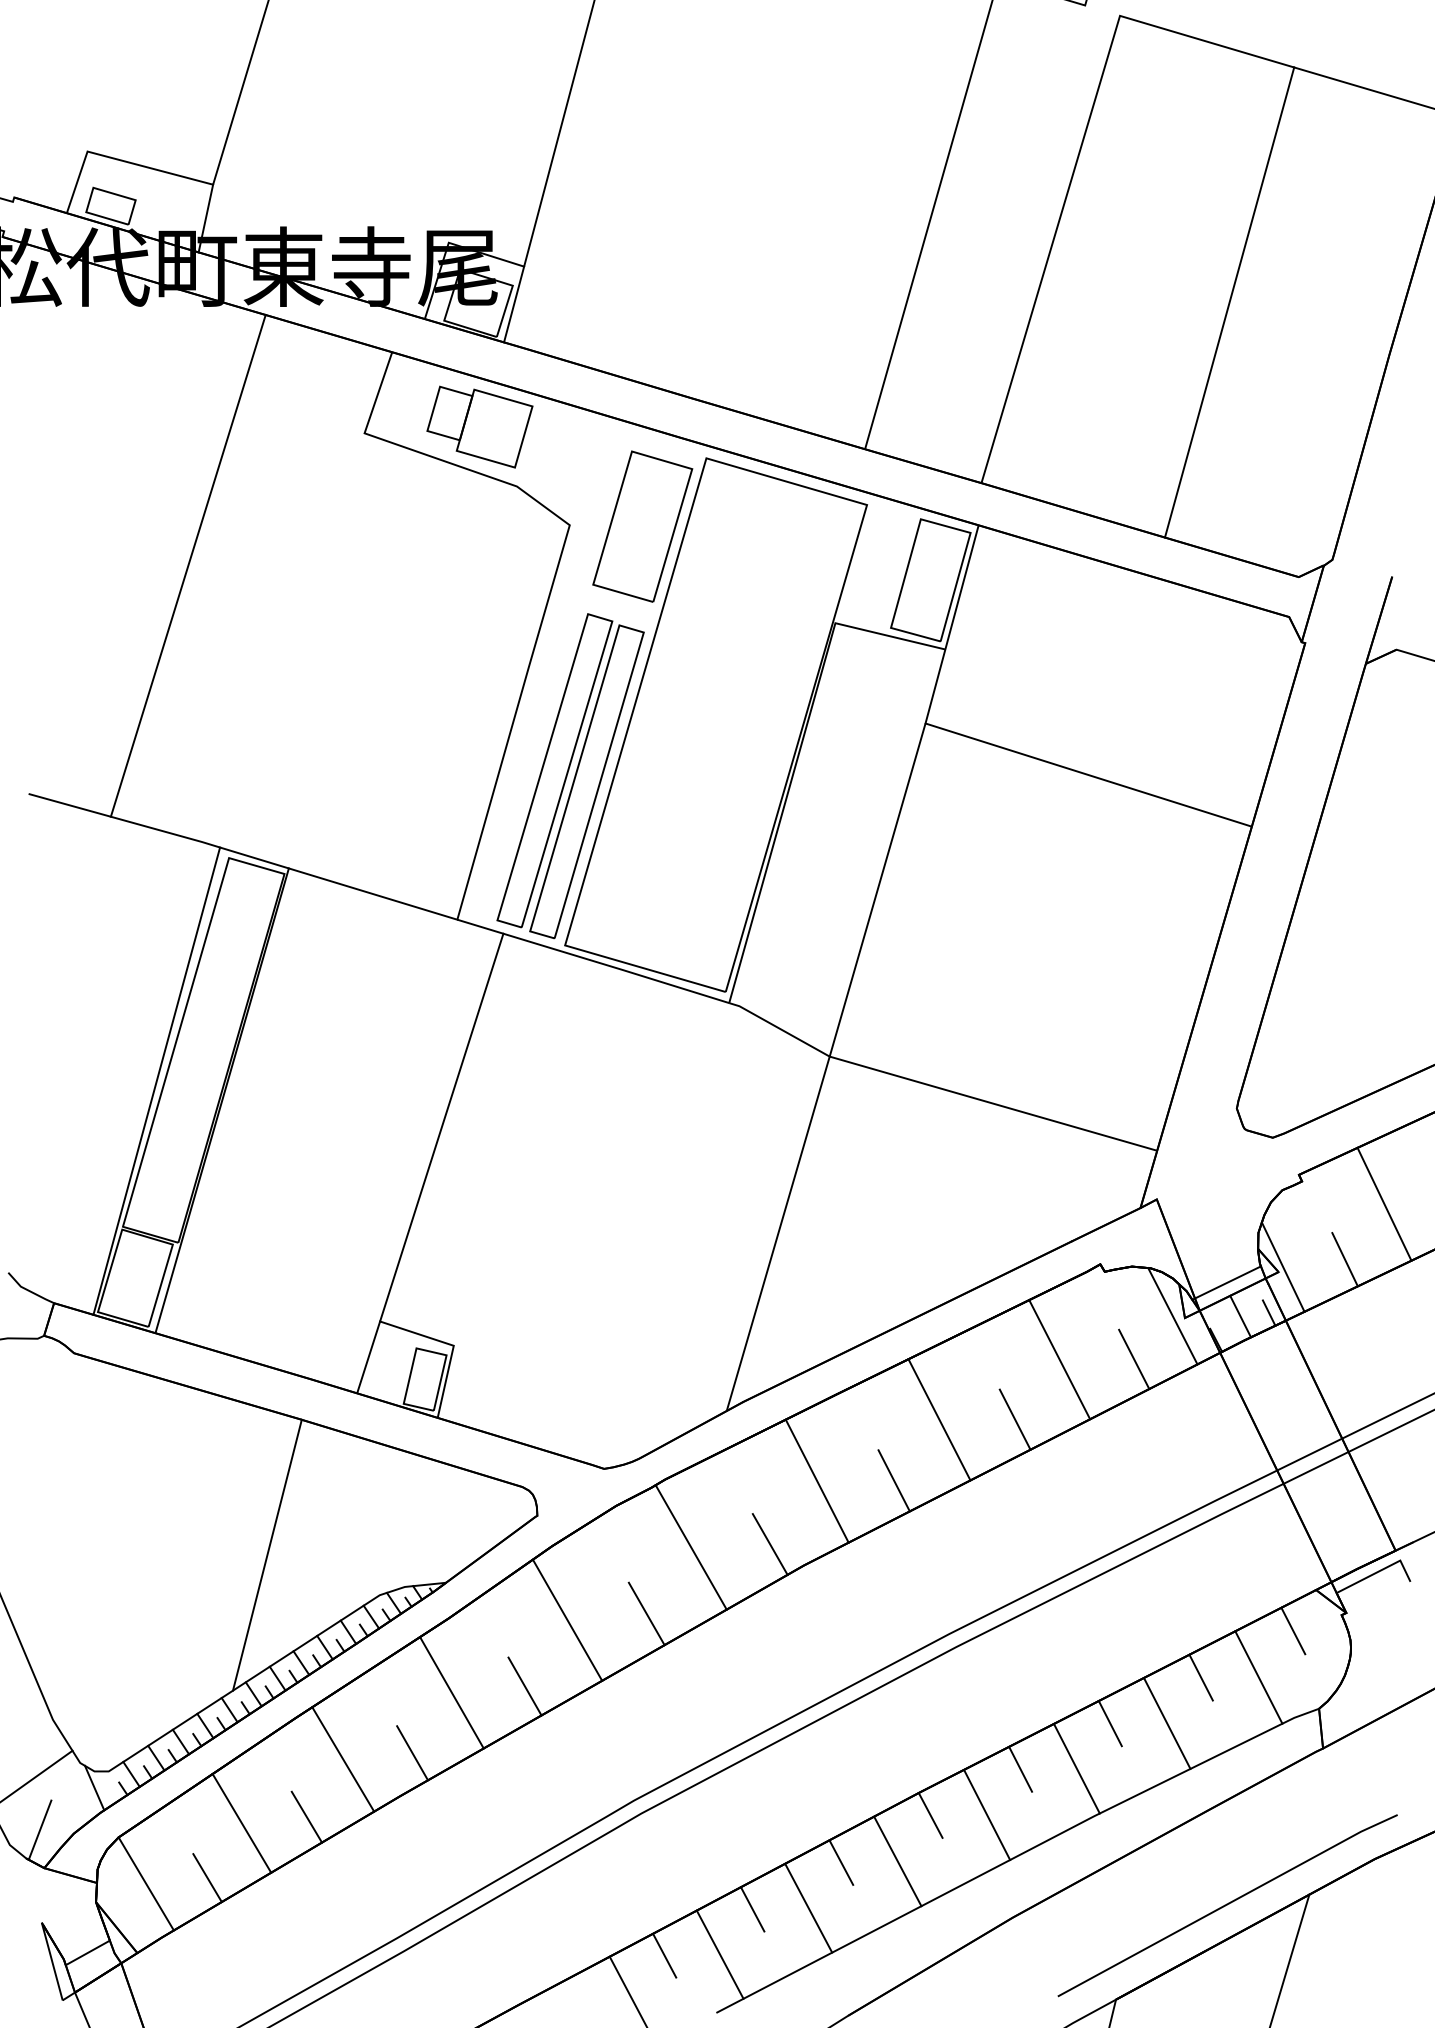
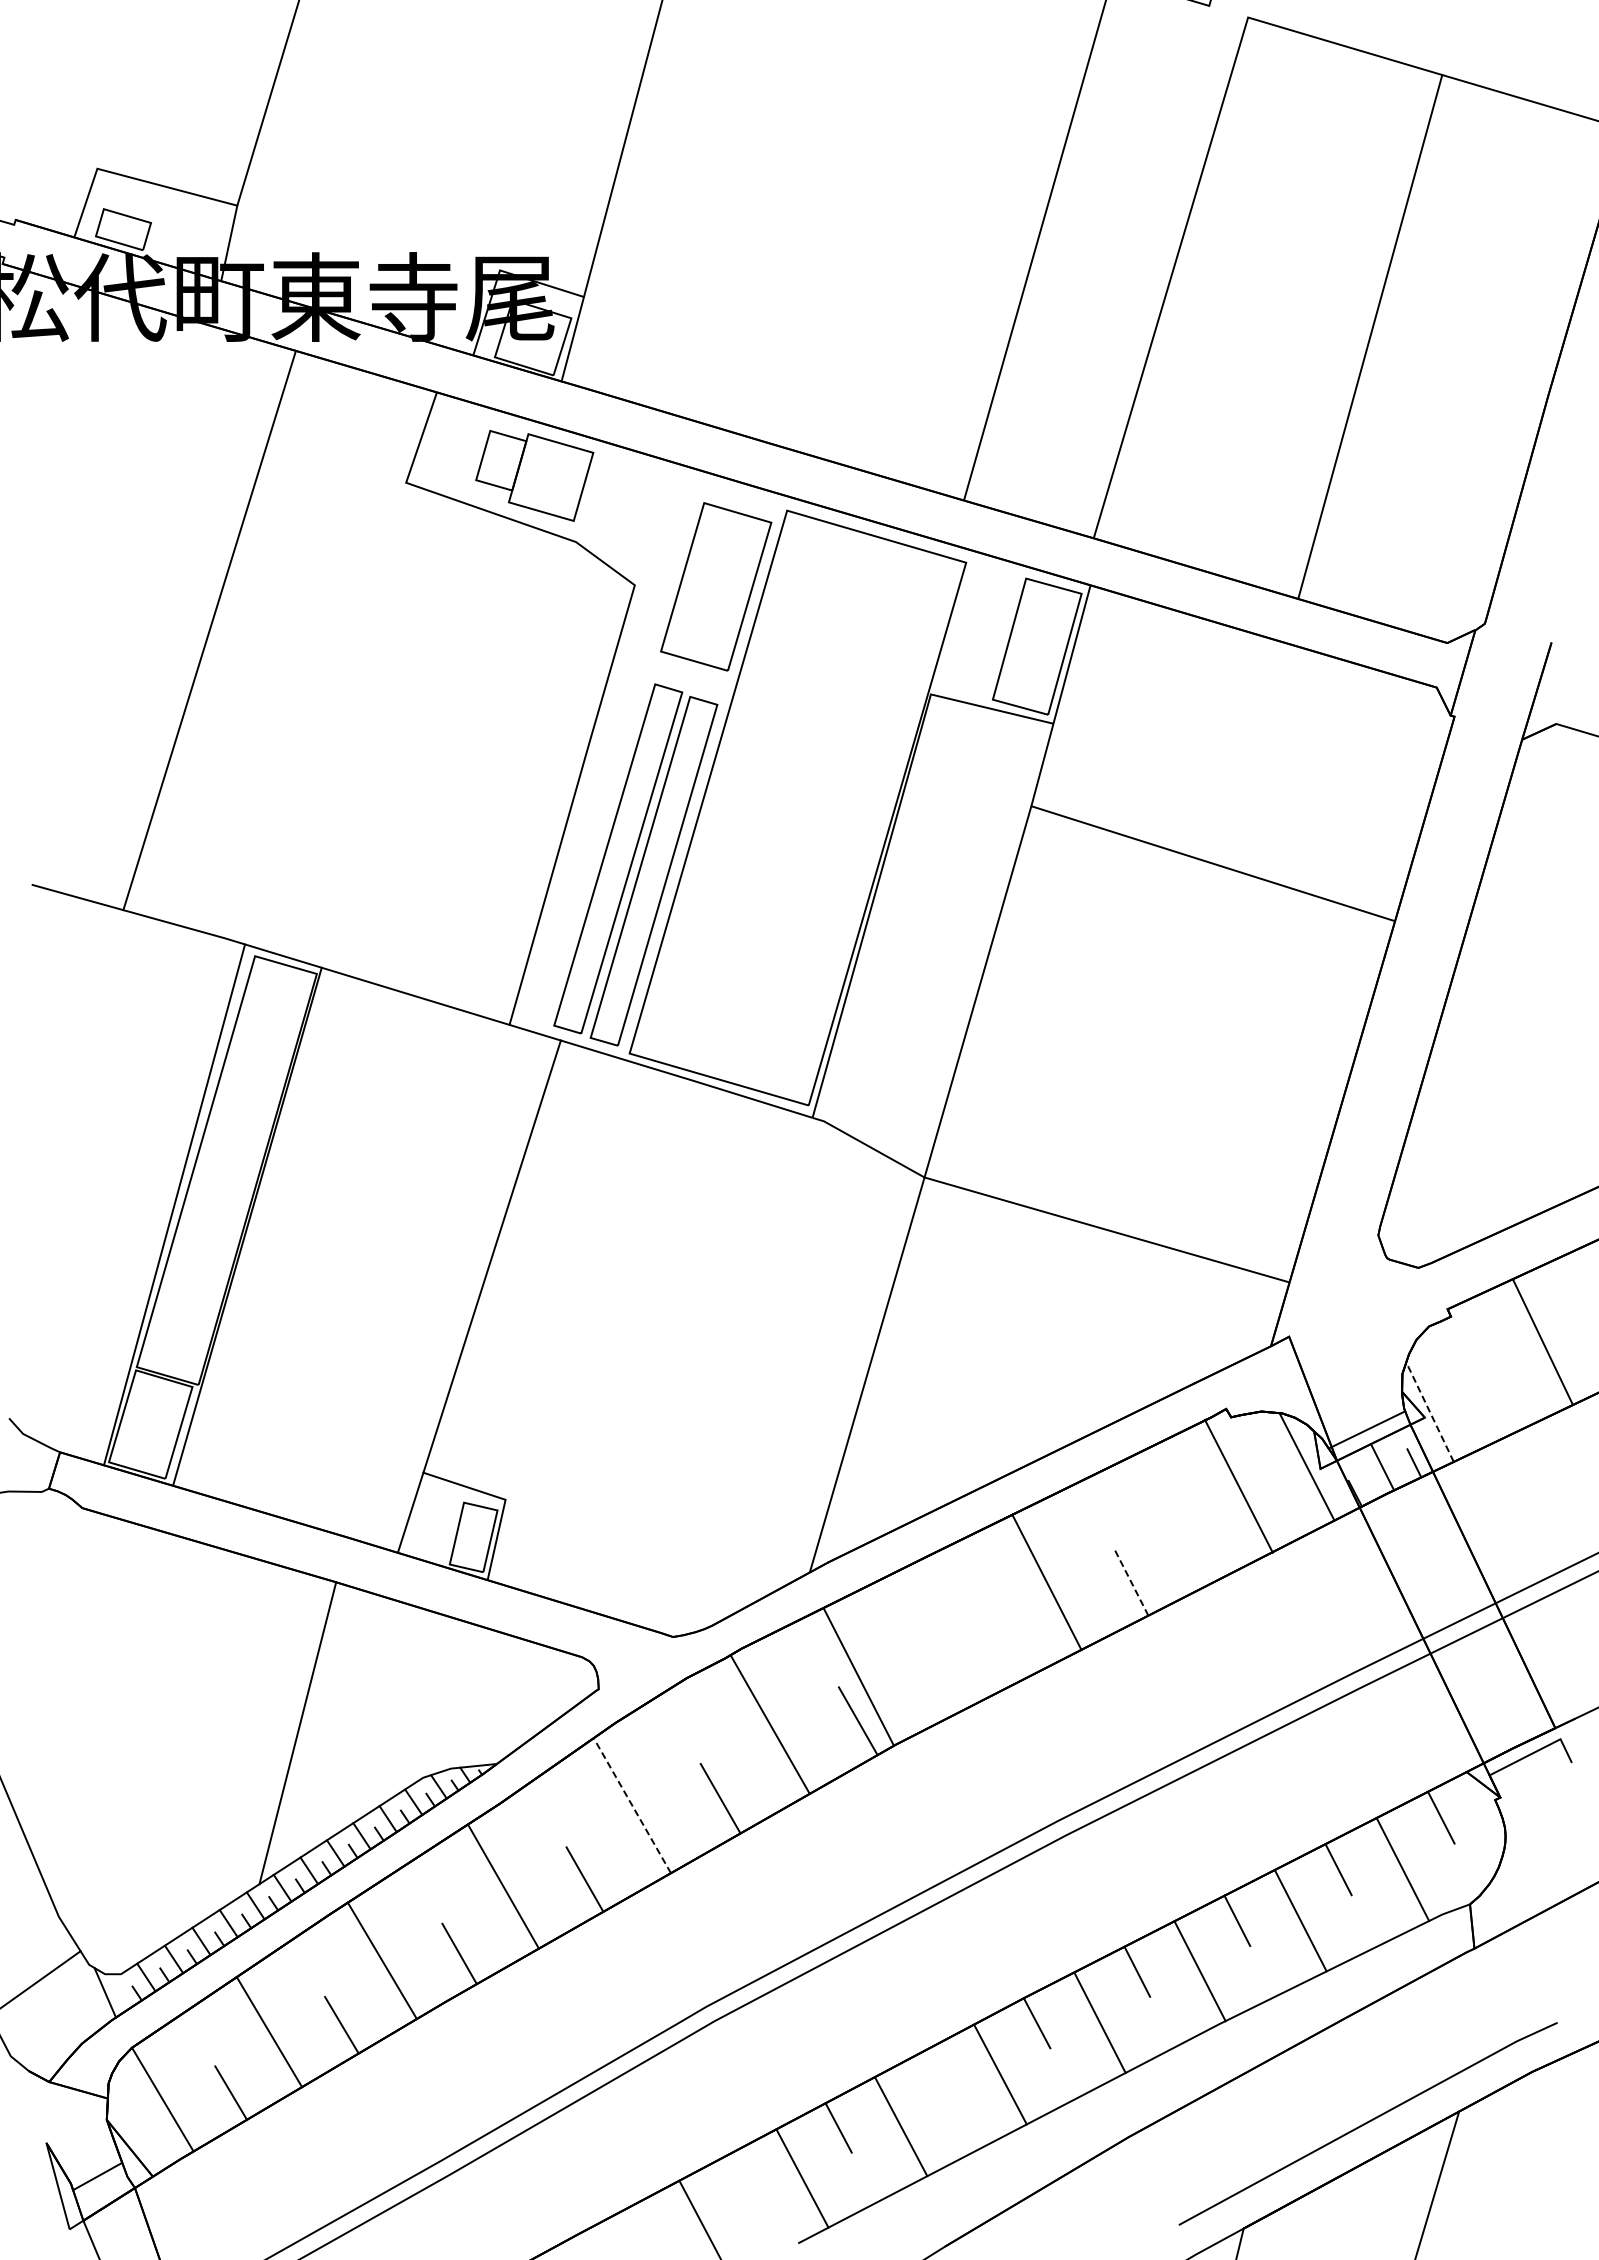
line: (1344, 1259) -> (1498, 1403), removed
line: (1282, 1266) -> (1429, 1411), solid -> dashed
line: (1059, 1358) -> (1238, 1485), moved
line: (1133, 1358) -> (1263, 1514), removed
line: (1015, 1419) -> (1131, 1582), solid -> dashed
line: (817, 1480) -> (858, 1676), moved
line: (894, 1480) -> (996, 1650), removed
line: (567, 1620) -> (632, 1805), solid -> dashed
line: (40, 1830) -> (44, 2039), removed
line: (841, 1862) -> (937, 2075), removed
line: (664, 1955) -> (740, 2179), removed

